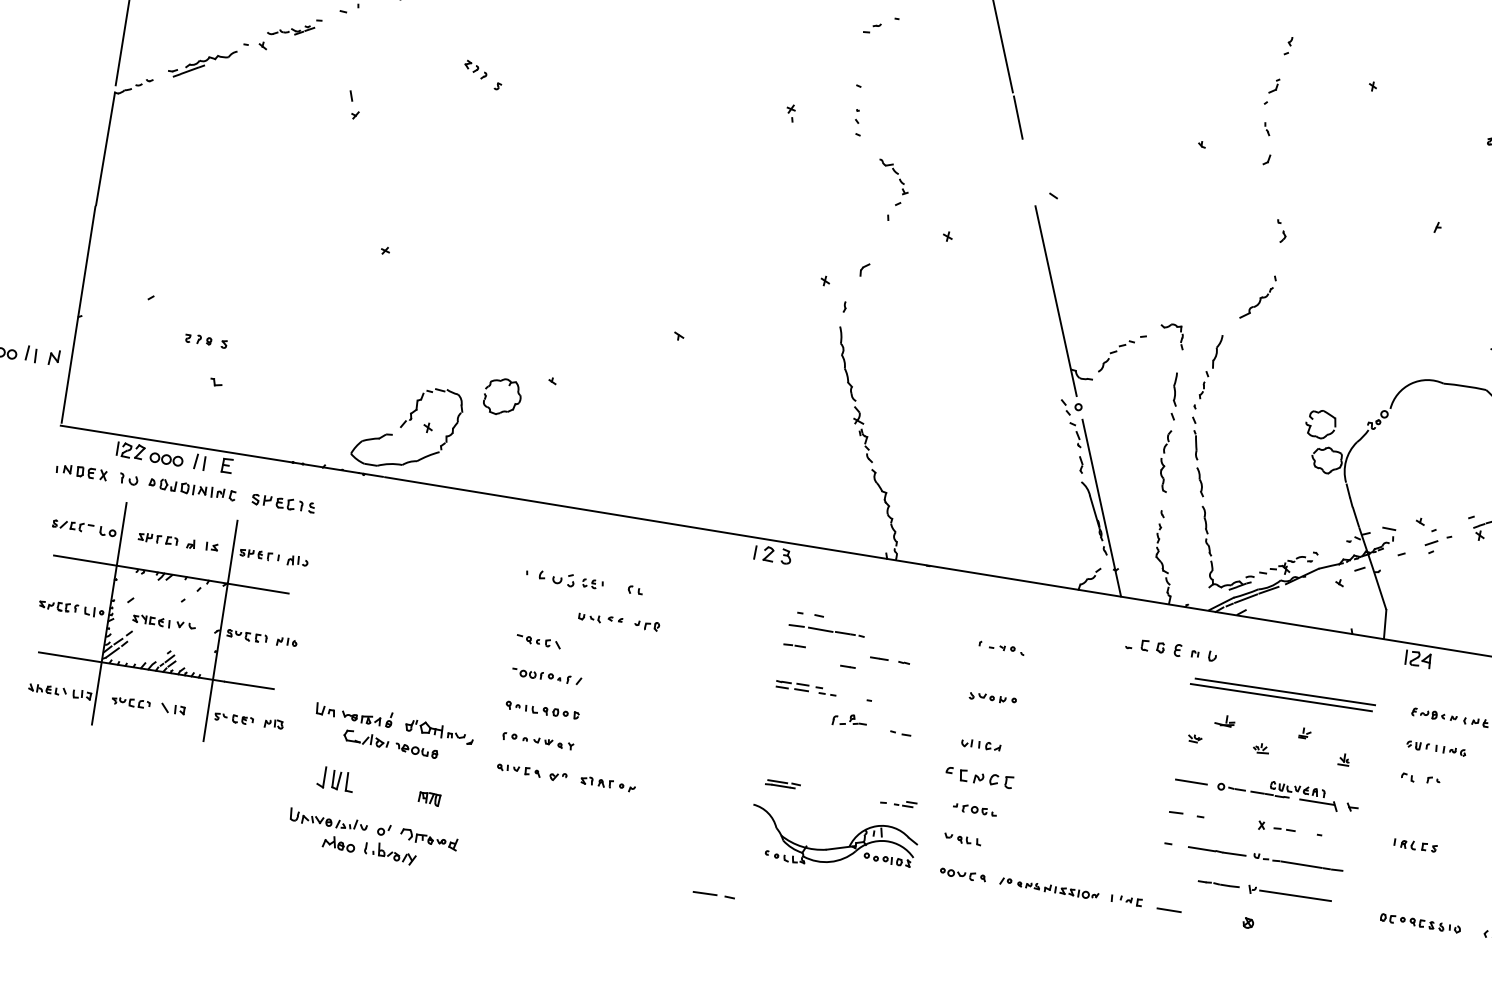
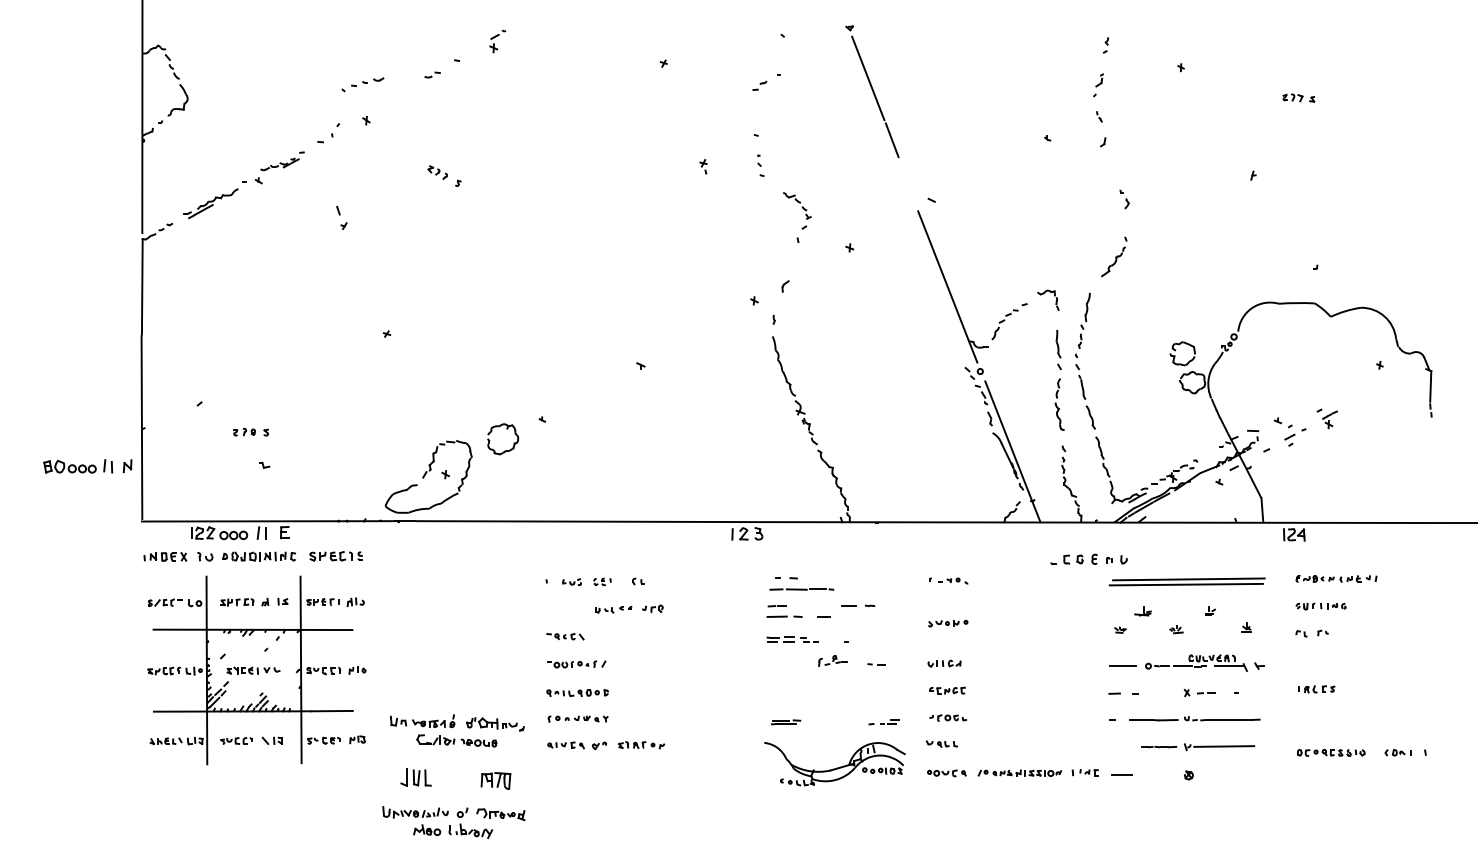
part: (556, 578) -> (571, 582), size x0.62
part: (979, 777) -> (947, 690), size x0.62
part: (429, 798) -> (495, 780), size x1.67
line: (713, 894) -> (784, 616), moved

